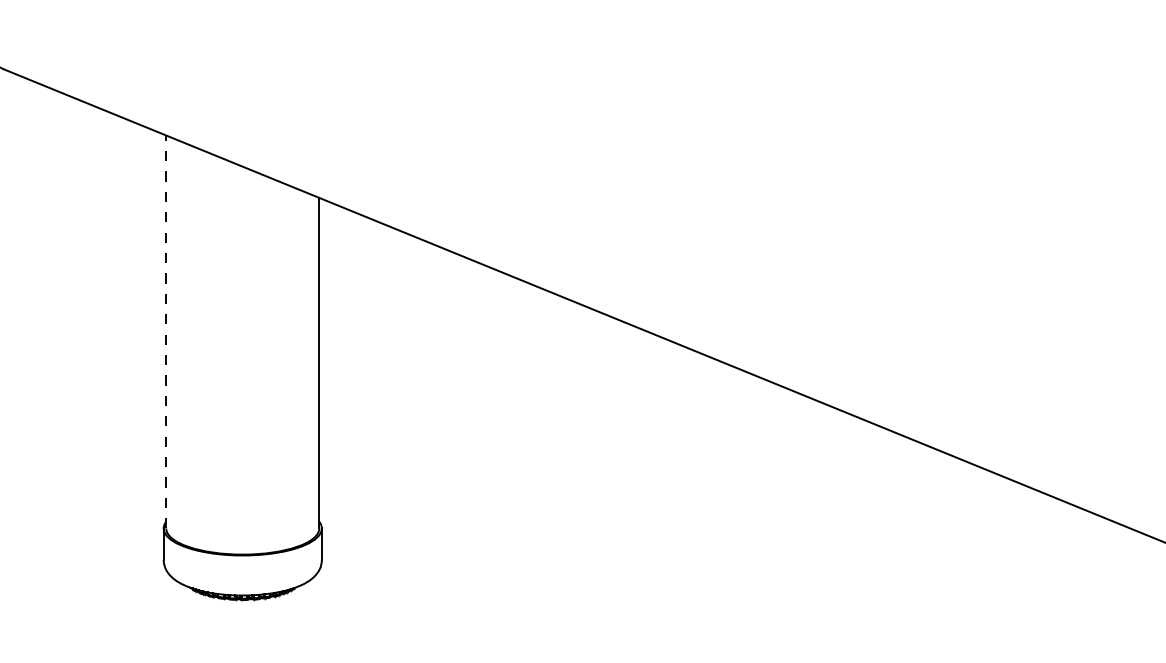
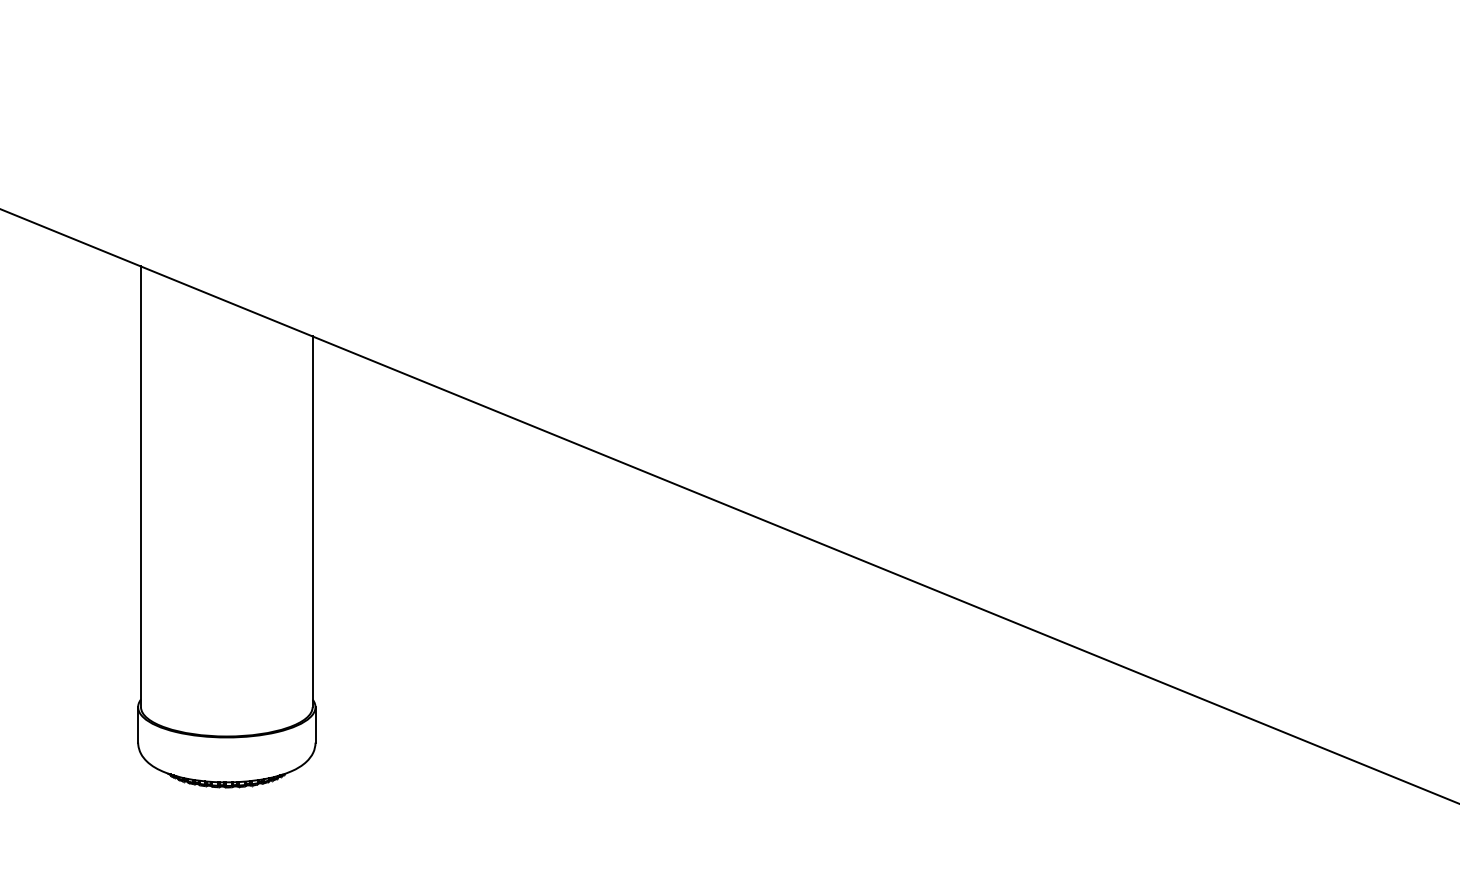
line: (166, 331) -> (141, 486), dashed -> solid

